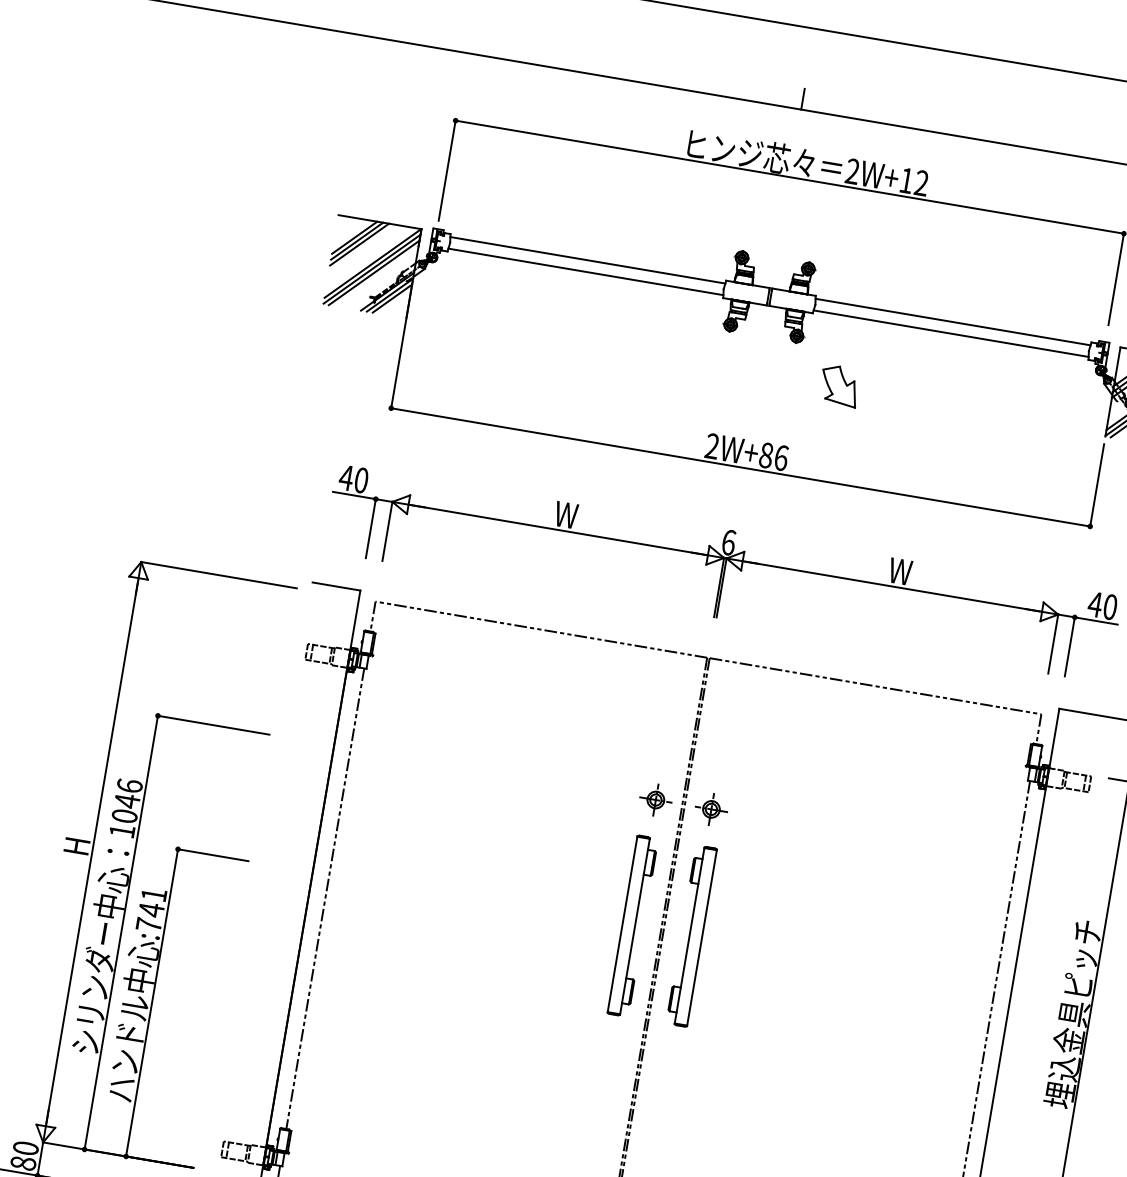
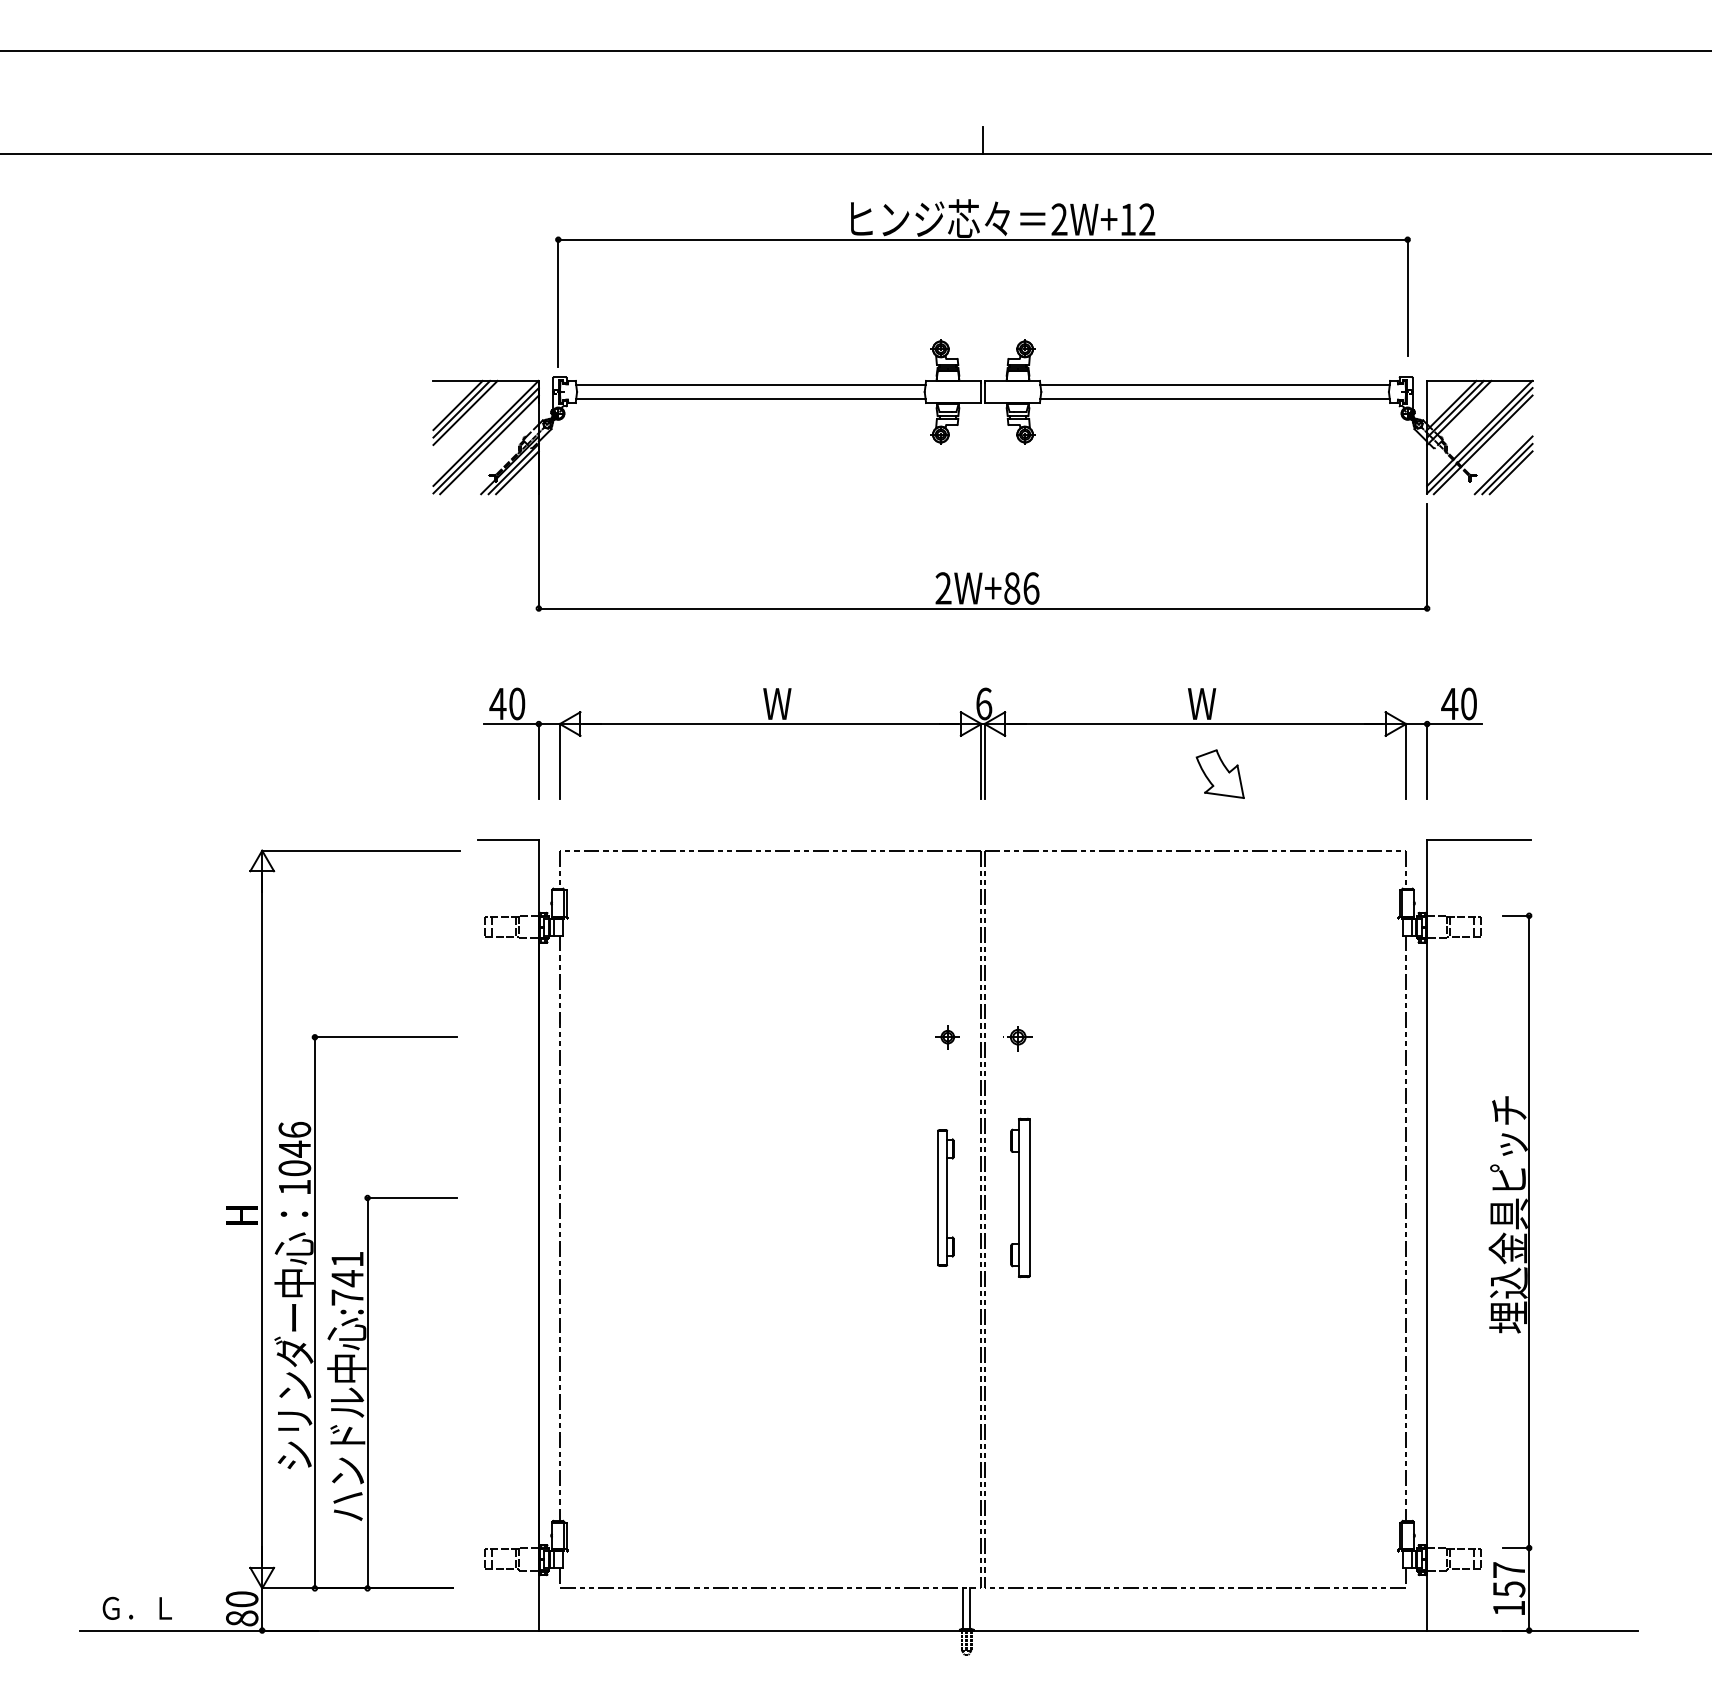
part: (839, 385) -> (1219, 773), moved
part: (655, 799) -> (947, 1036), size x0.6
part: (710, 808) -> (1017, 1036), size x0.7
part: (632, 925) -> (945, 1197), size x0.6
part: (691, 935) -> (1020, 1197), size x0.7

